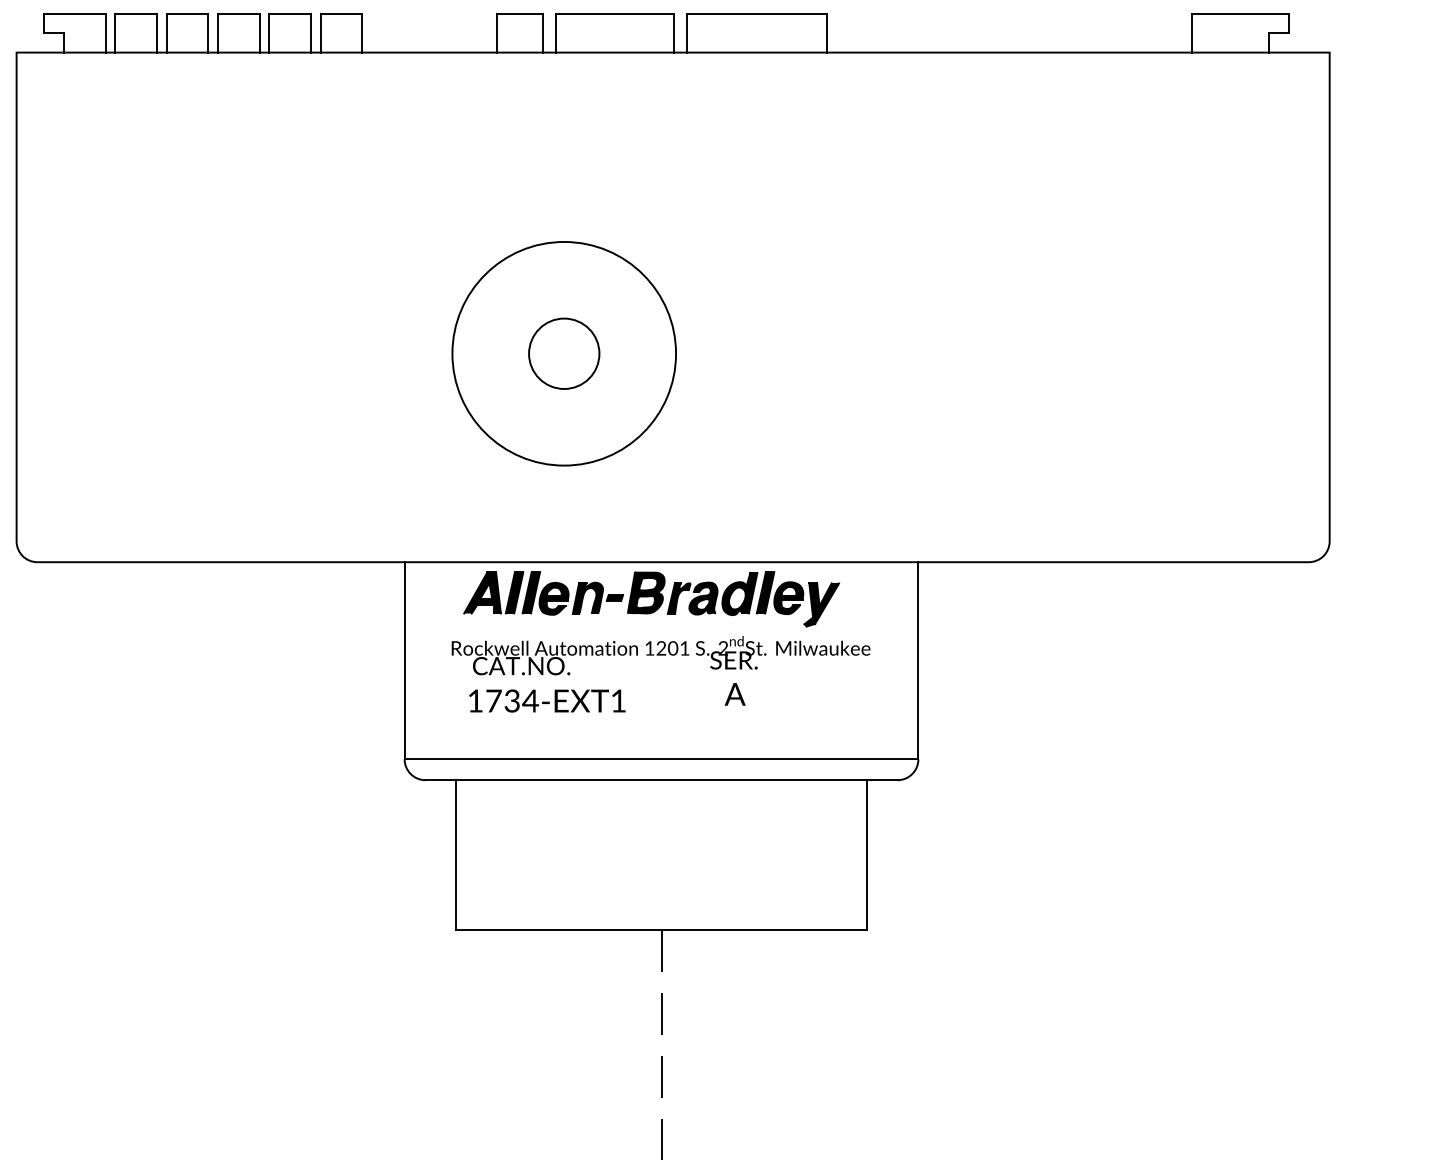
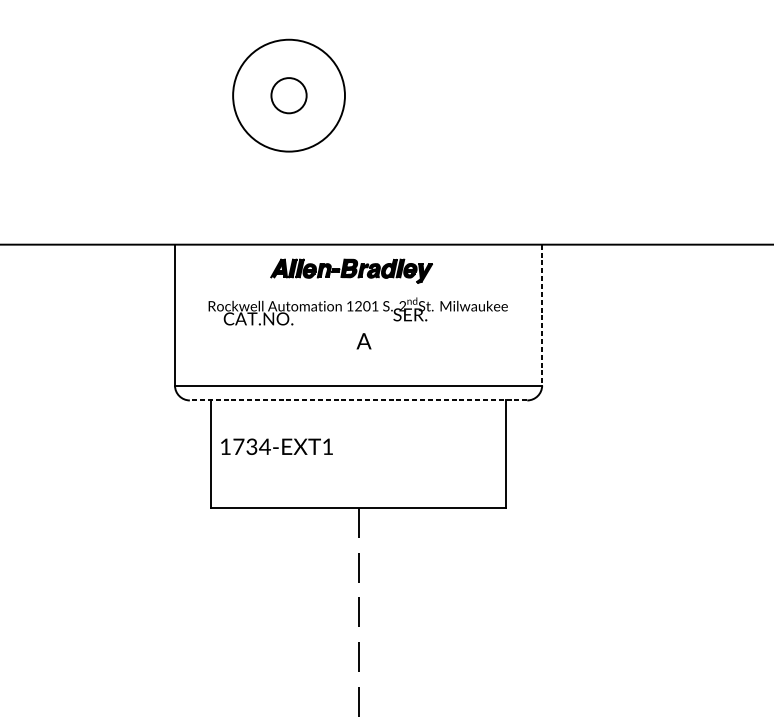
circle: (564, 353) -> (289, 95), size x0.7
circle: (564, 353) -> (289, 95), size x0.7
part: (651, 599) -> (351, 271), size x0.6
line: (918, 660) -> (542, 314), solid -> dashed
text: (734, 694) -> (363, 341), moved
text: (547, 700) -> (277, 446), moved
line: (661, 780) -> (358, 400), solid -> dashed

